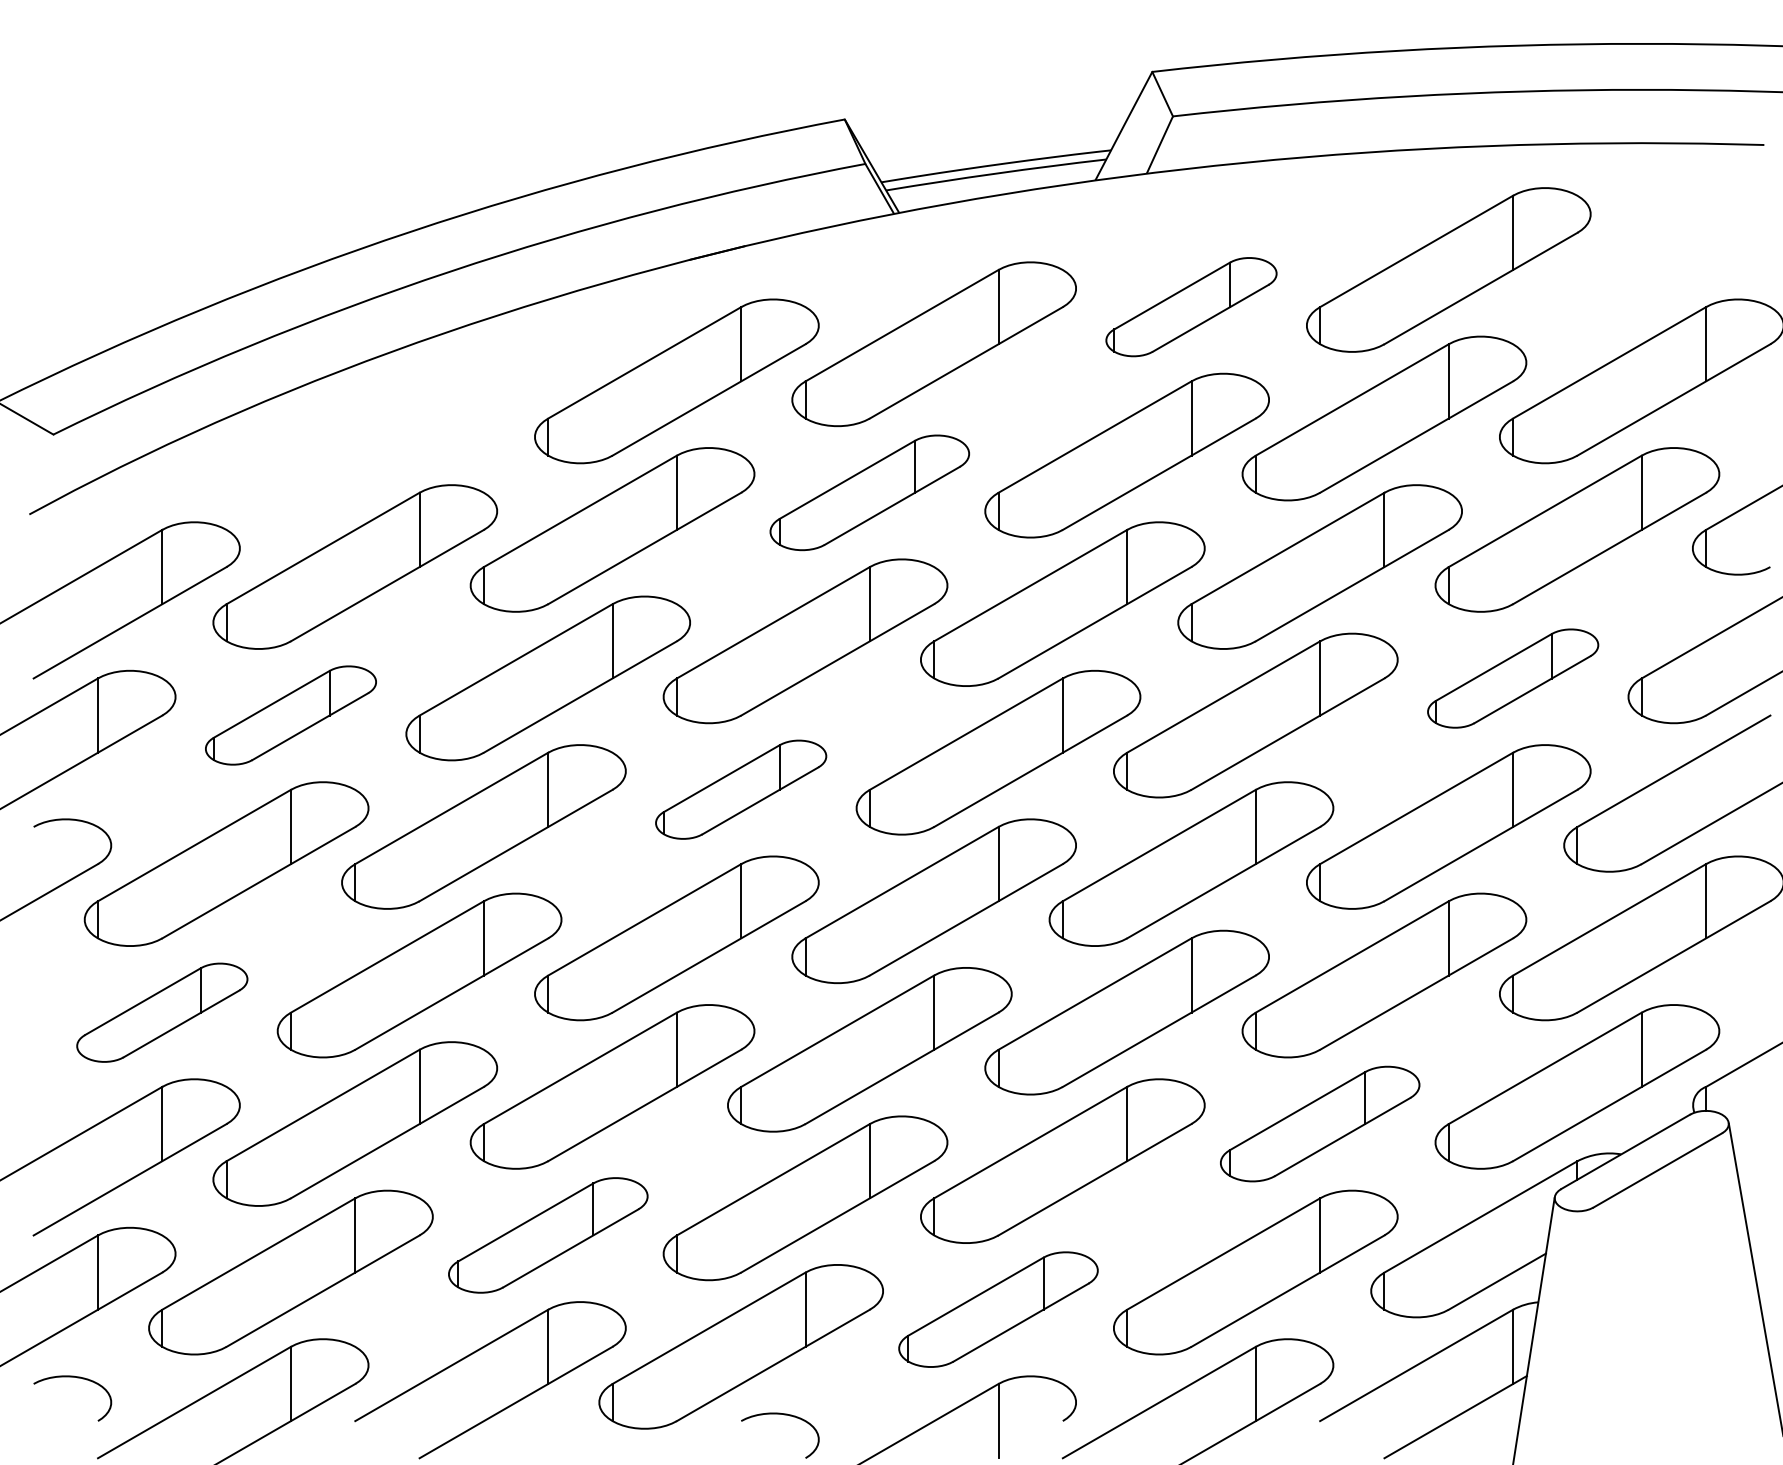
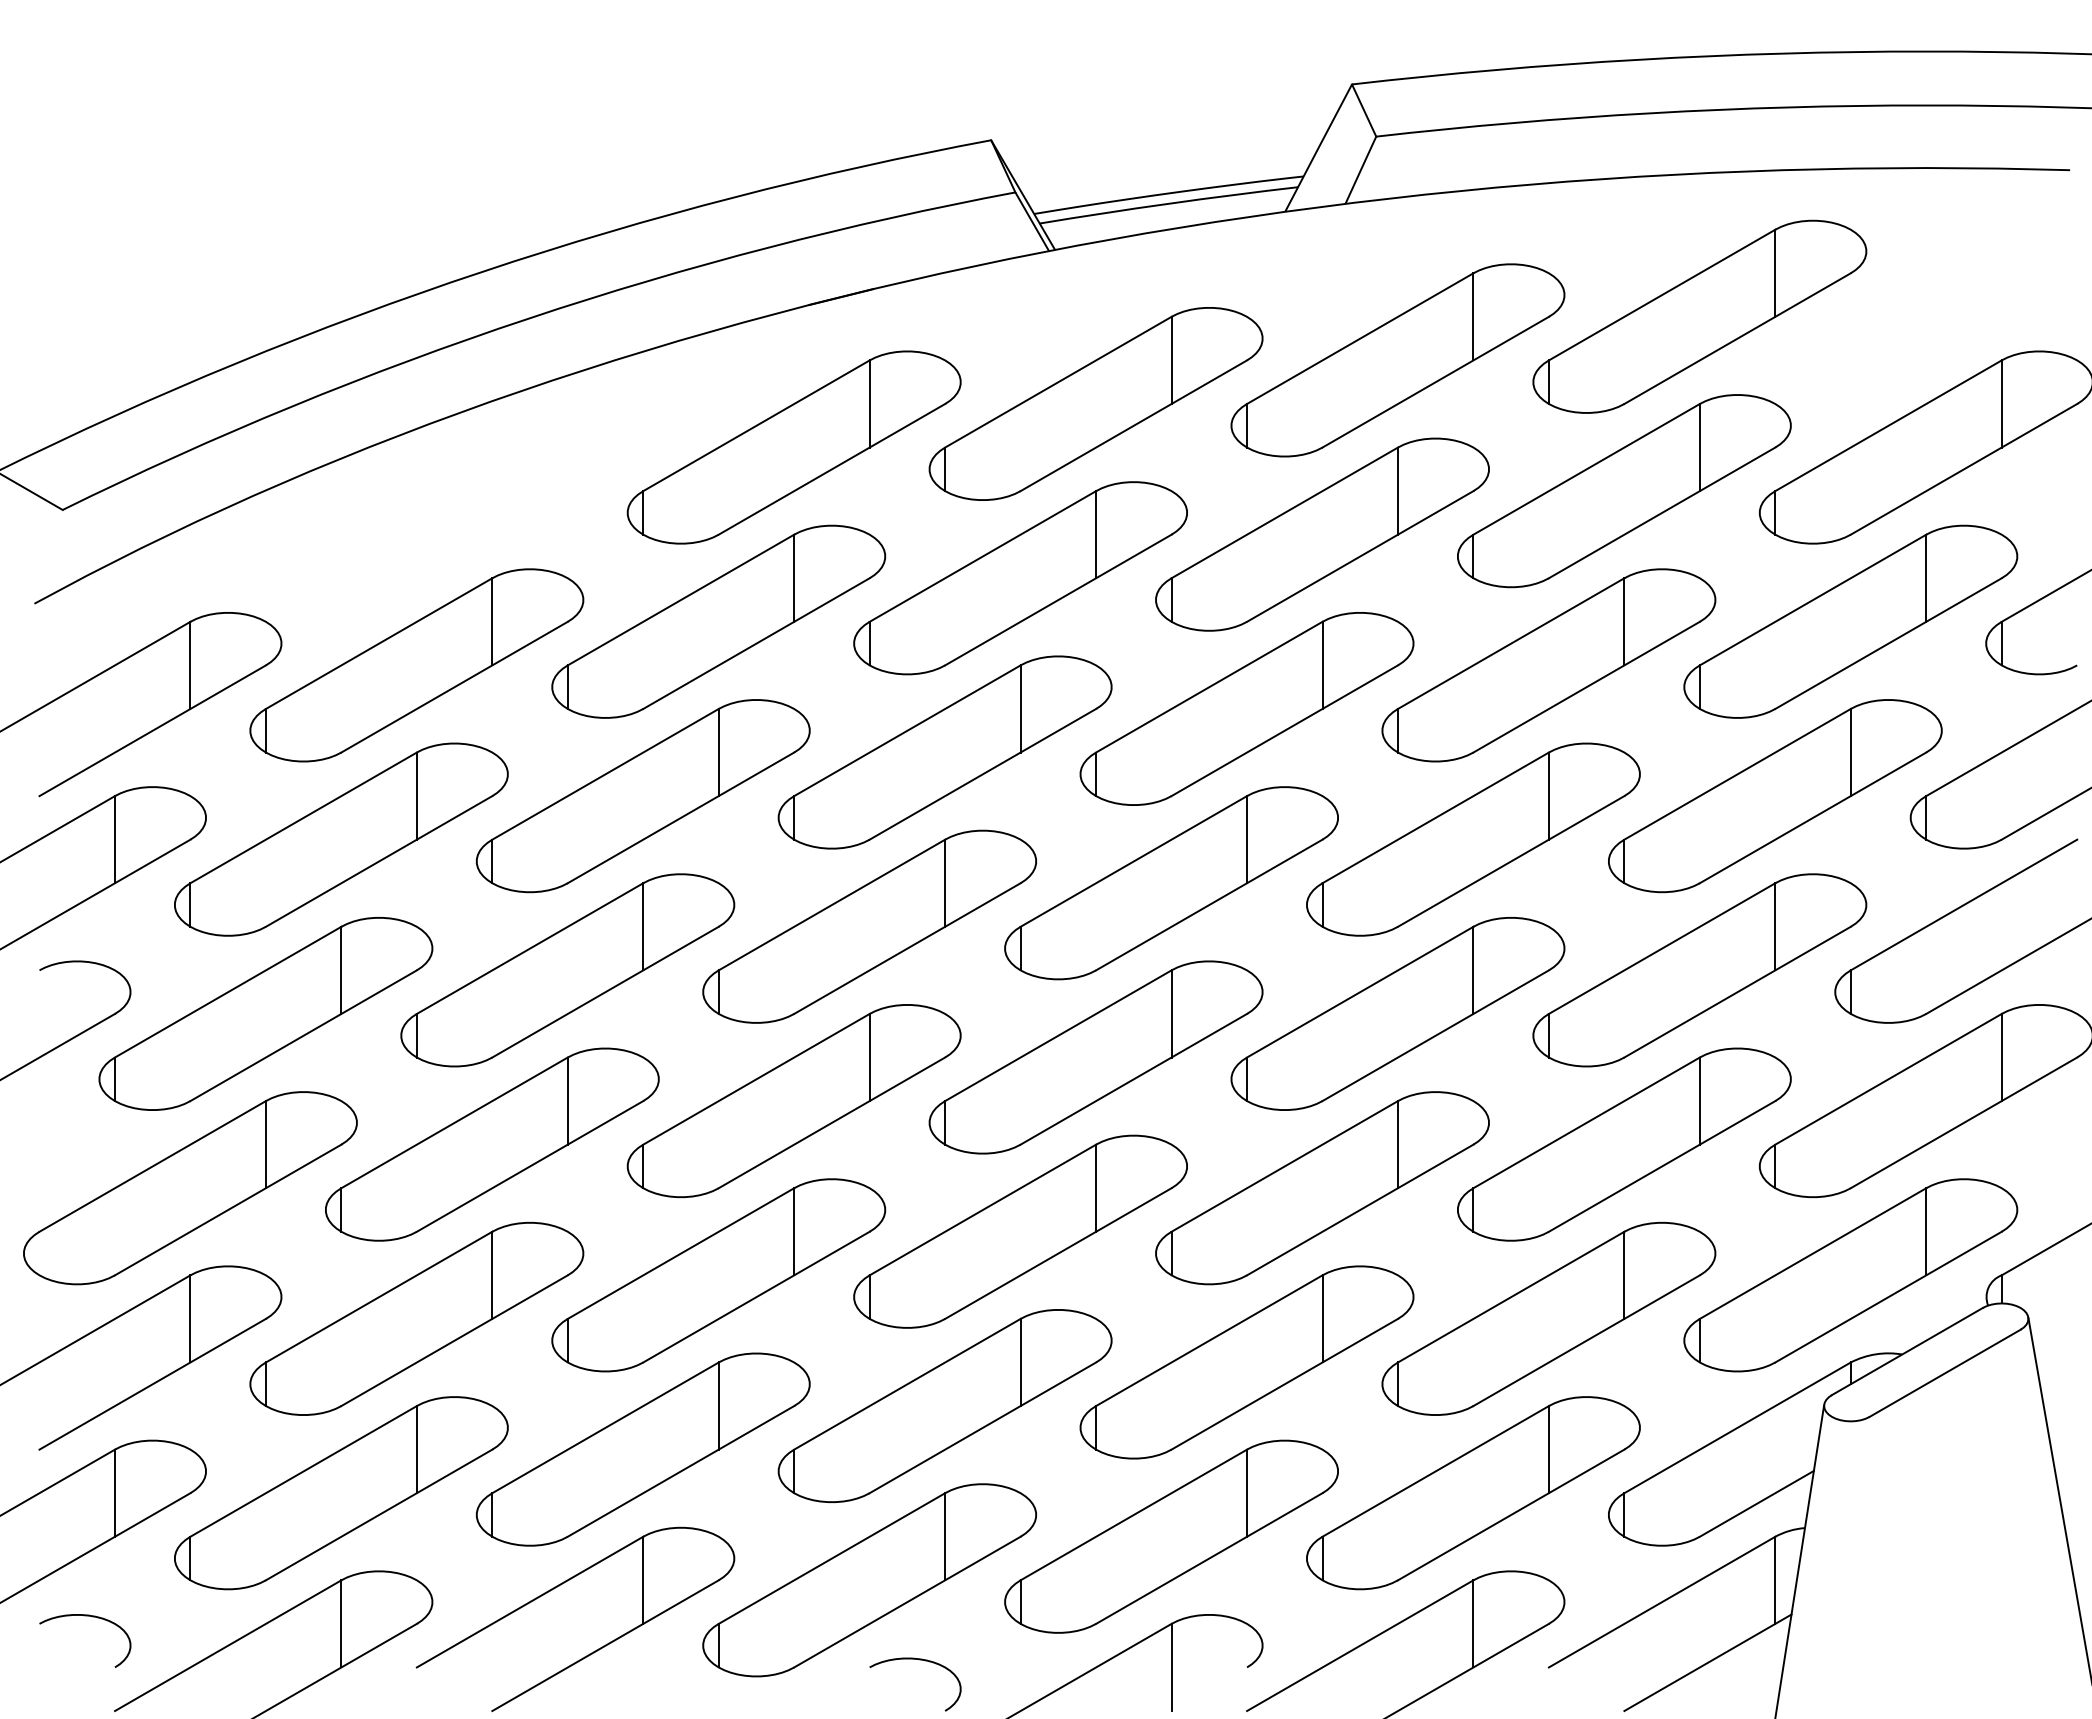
part: (1191, 307) -> (1397, 360), size x1.67
part: (869, 493) -> (1020, 578), size x1.43
part: (1513, 678) -> (1775, 796), size x1.67
part: (291, 715) -> (341, 839), size x1.67
part: (741, 789) -> (869, 926), size x1.67
part: (162, 1012) -> (190, 1188), size x1.67
part: (1319, 1123) -> (1548, 1318), size x1.43
part: (548, 1235) -> (643, 1449), size x1.43
part: (998, 1309) -> (1171, 1536), size x1.43

